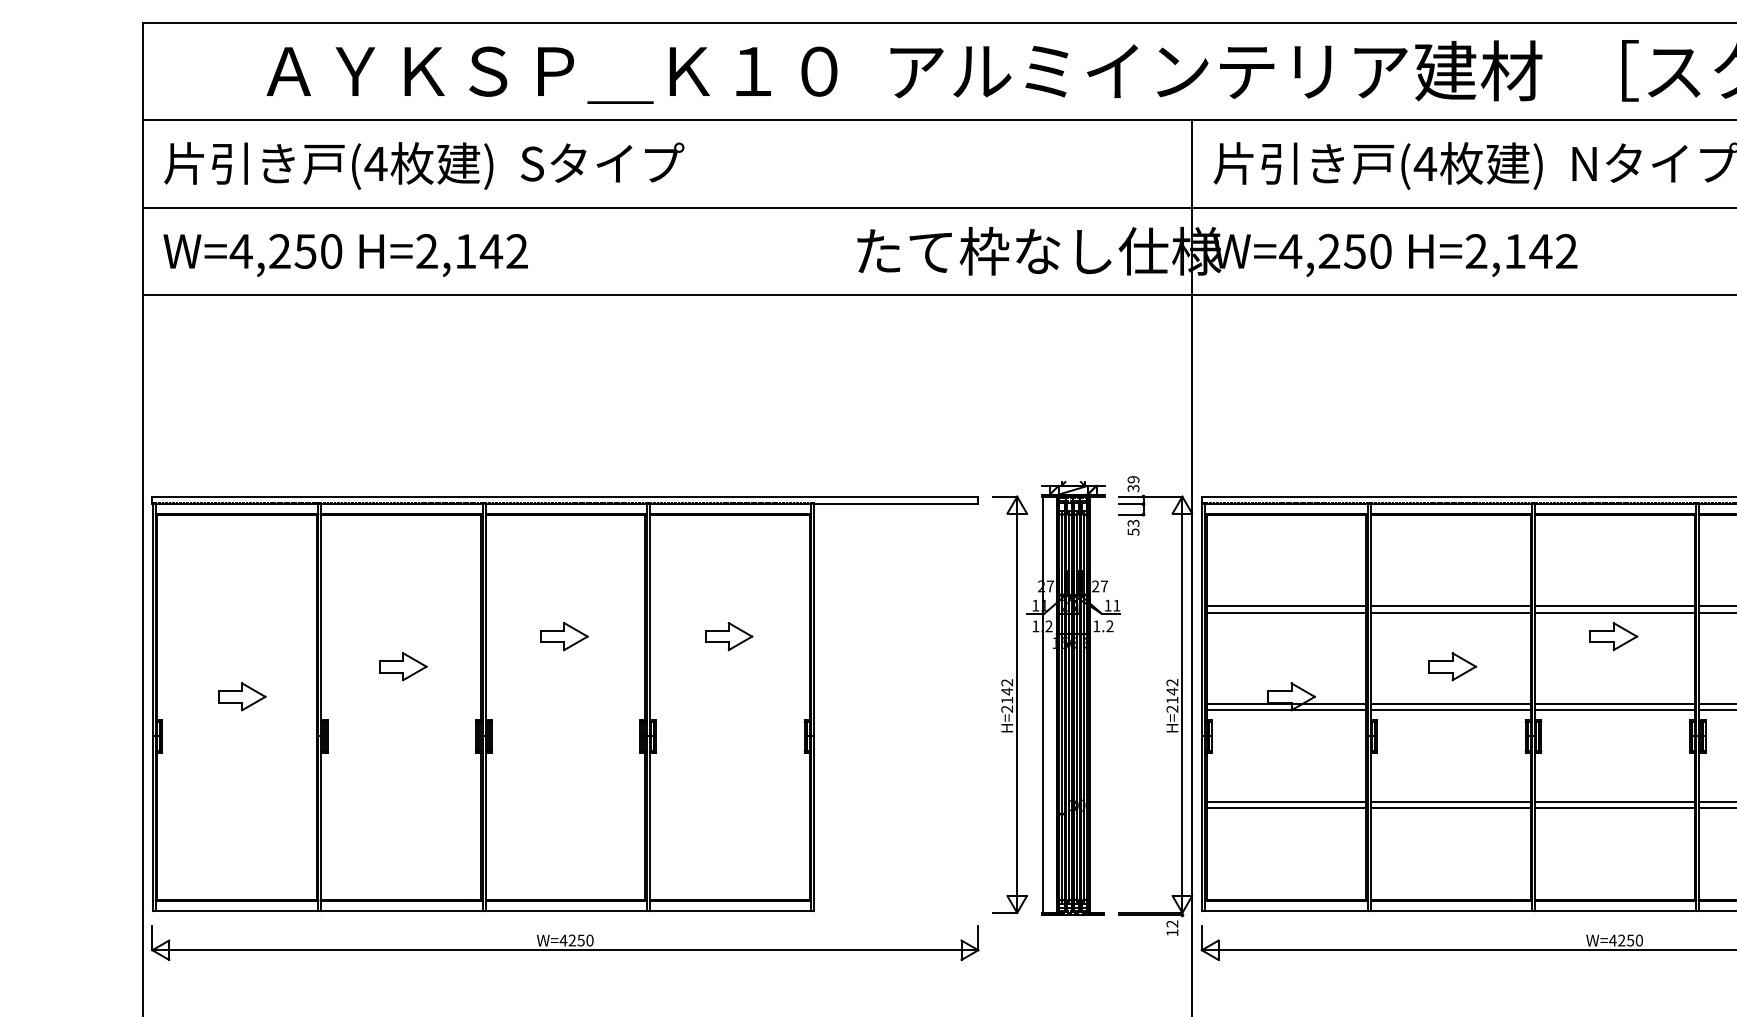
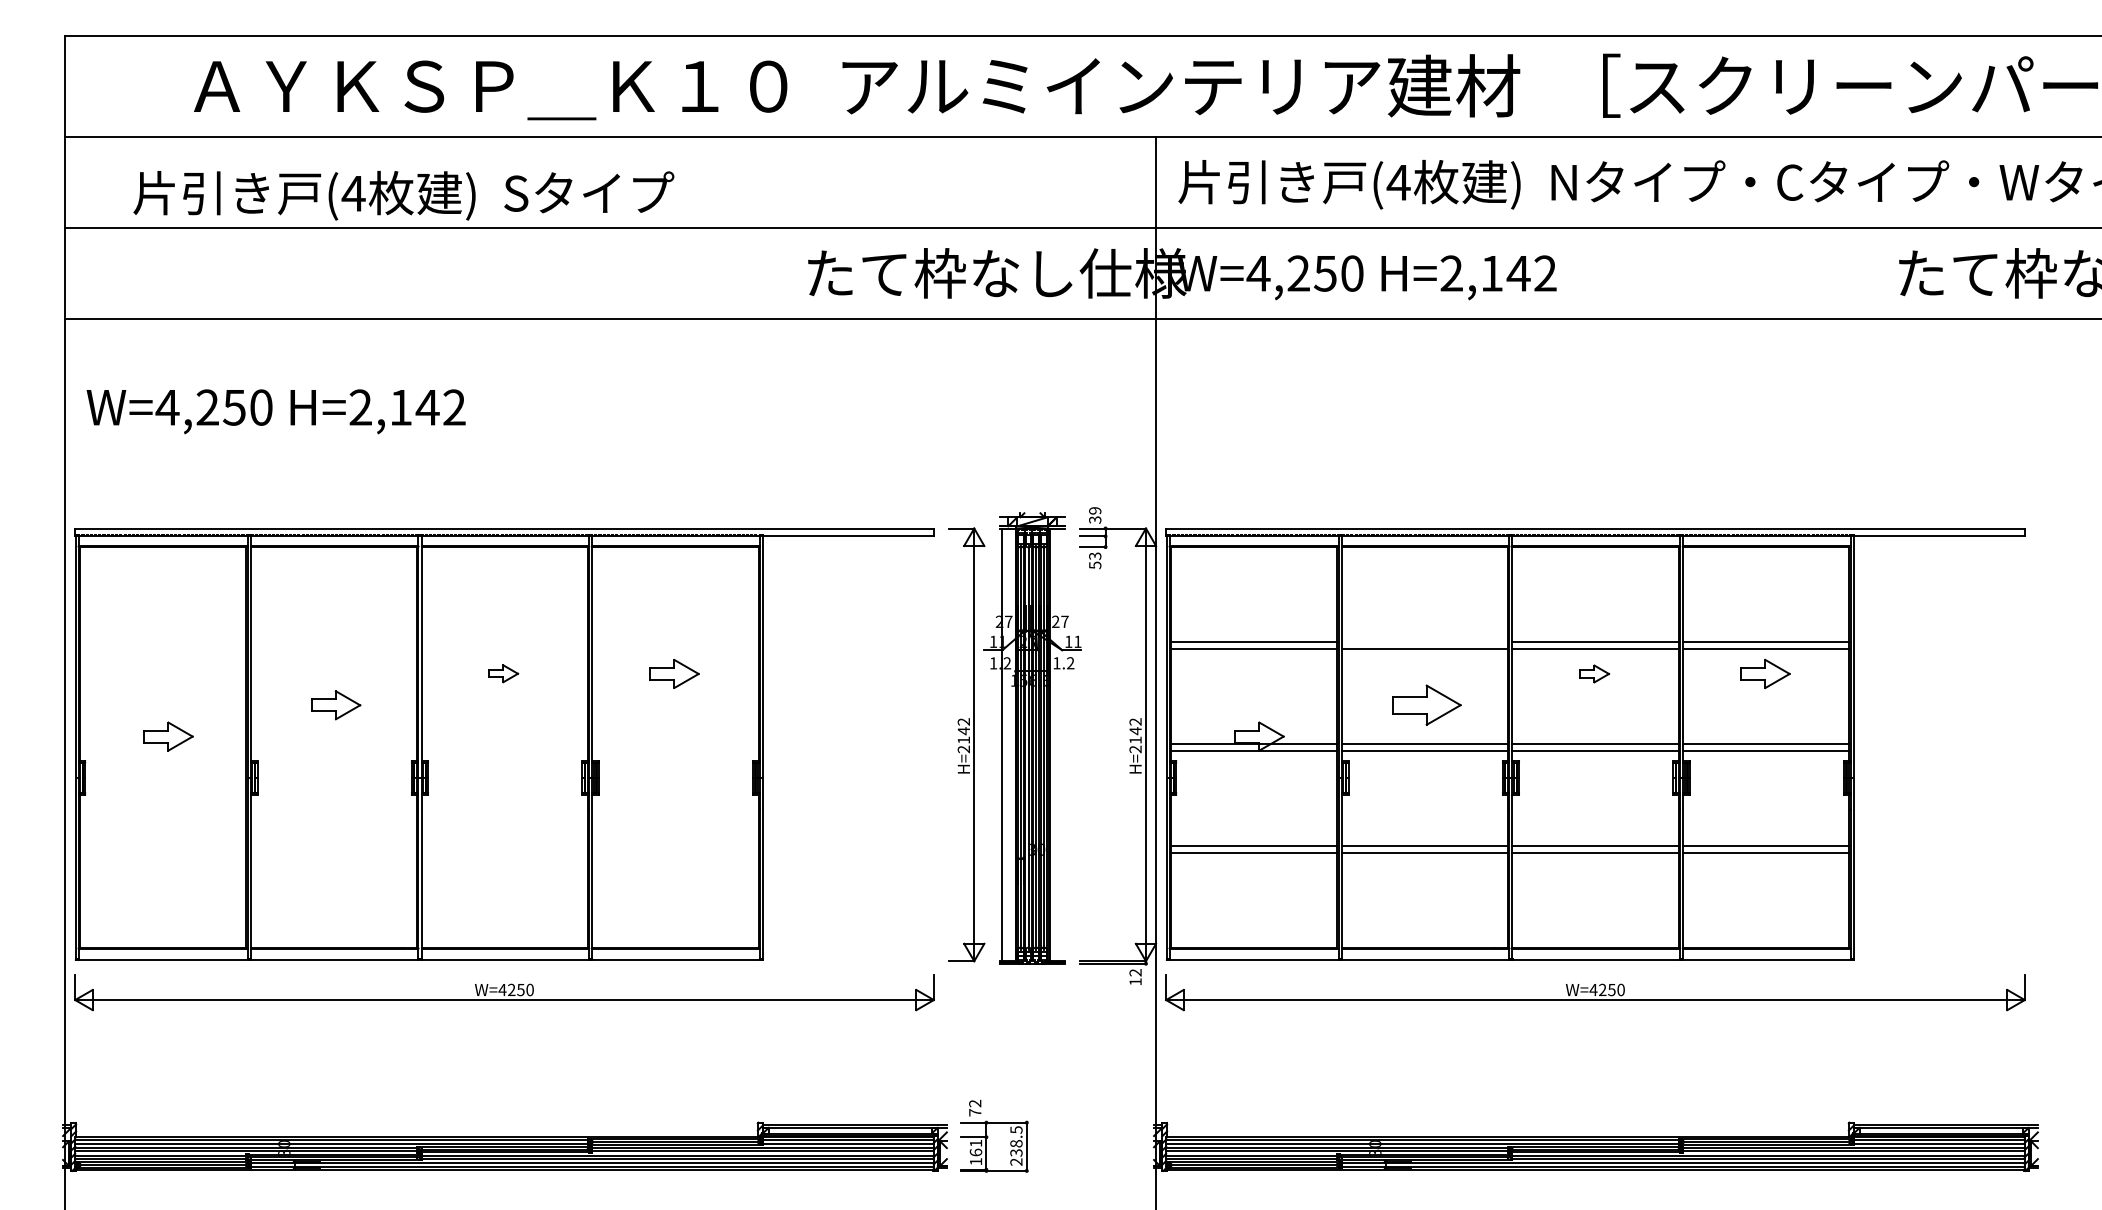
text: (423, 165) -> (403, 195), moved
text: (345, 255) -> (275, 411), moved
line: (1450, 606) -> (1424, 642), removed
part: (564, 636) -> (503, 673), size x0.6
part: (1613, 636) -> (1594, 673), size x0.6
part: (1453, 666) -> (1427, 705), size x1.4

